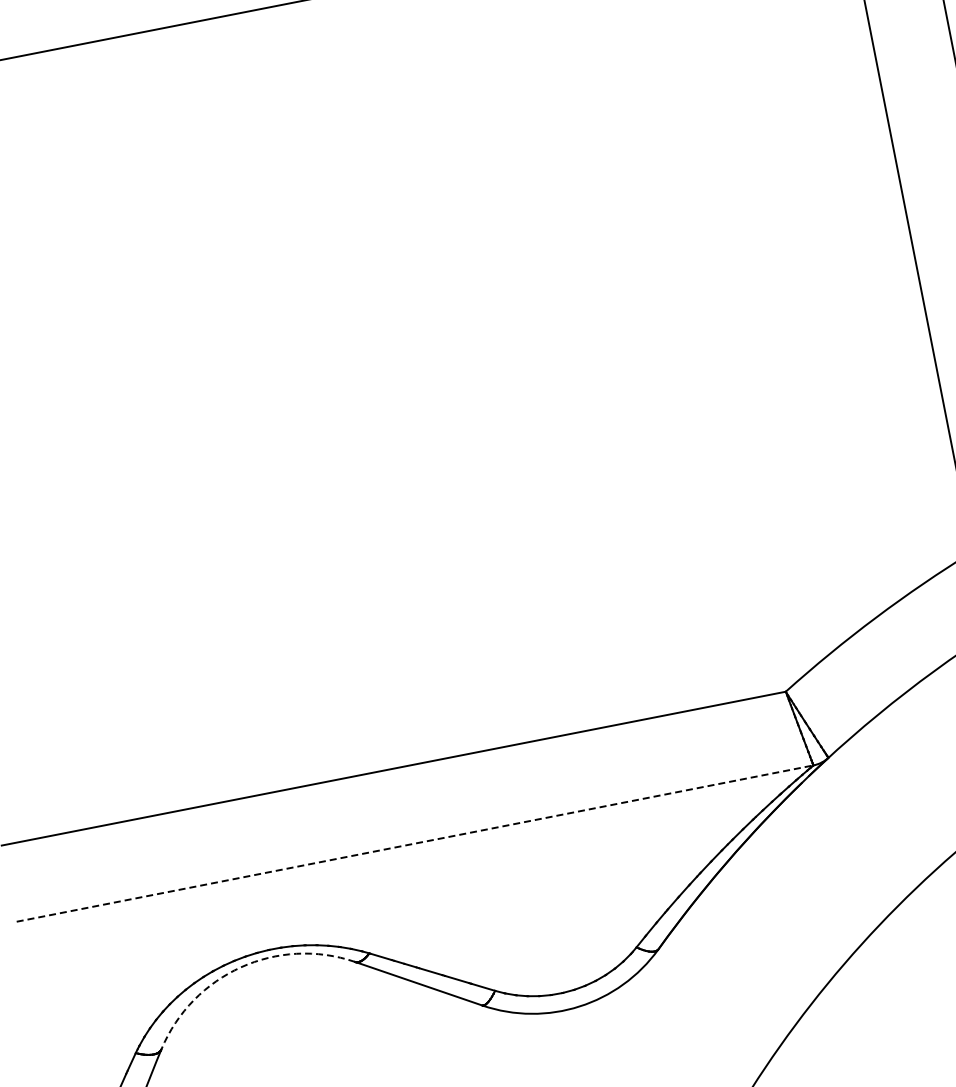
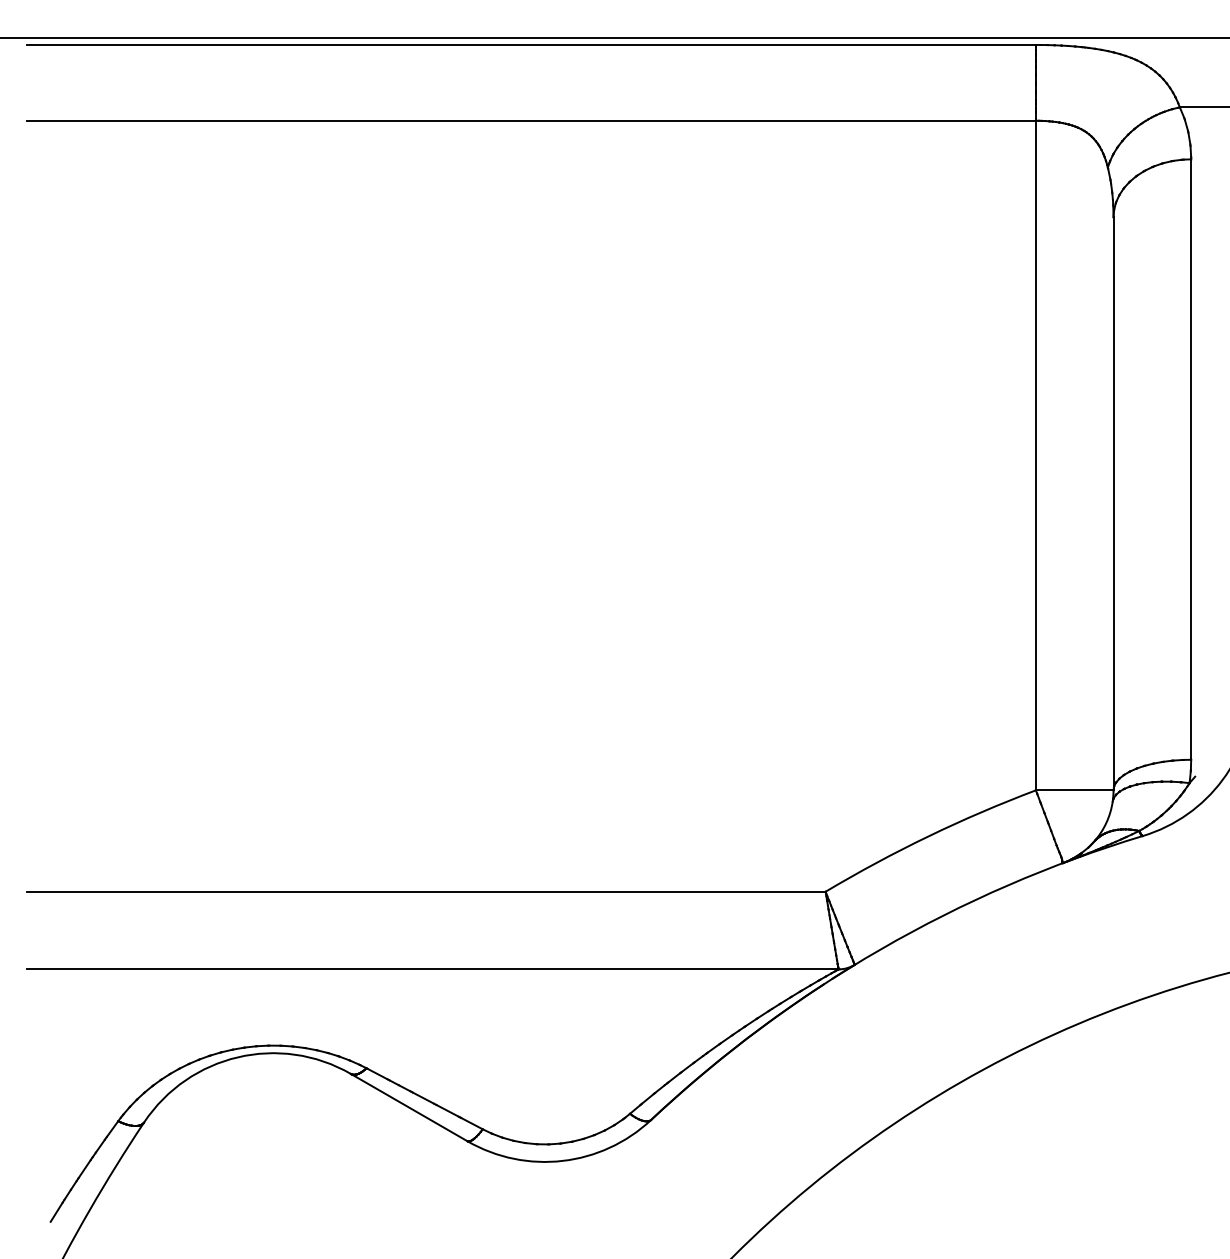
line: (414, 843) -> (432, 969), dashed -> solid
arc: (240, 967) -> (237, 1057), dashed -> solid

